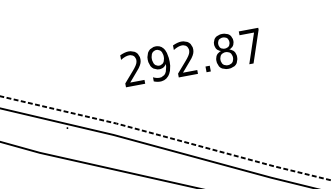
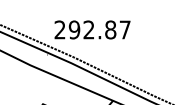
text: (191, 56) -> (92, 29), moved

